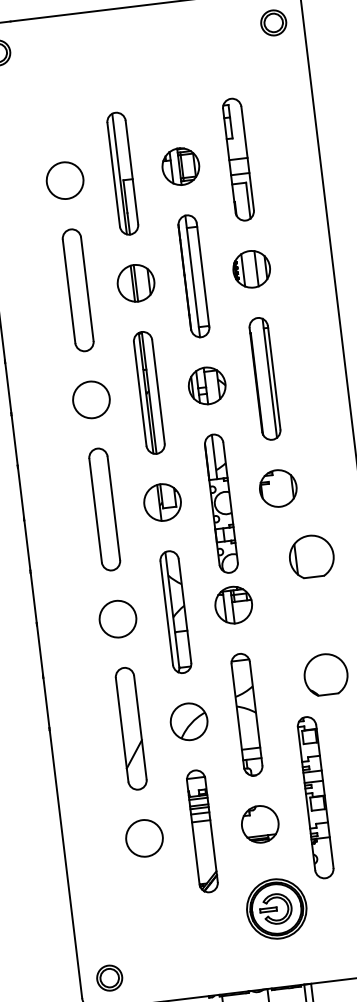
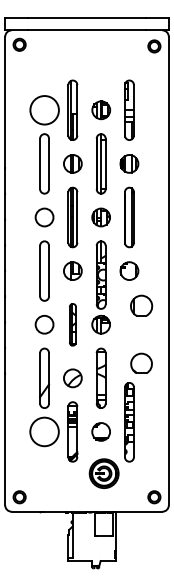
circle: (64, 181) -> (44, 110), size x1.6
part: (175, 611) -> (72, 324), size x0.7
circle: (144, 837) -> (44, 431), size x1.6

